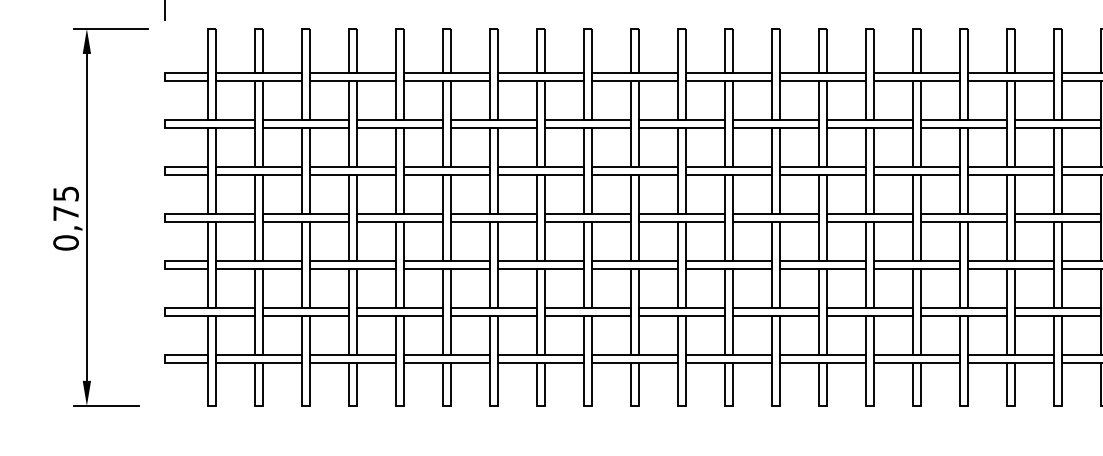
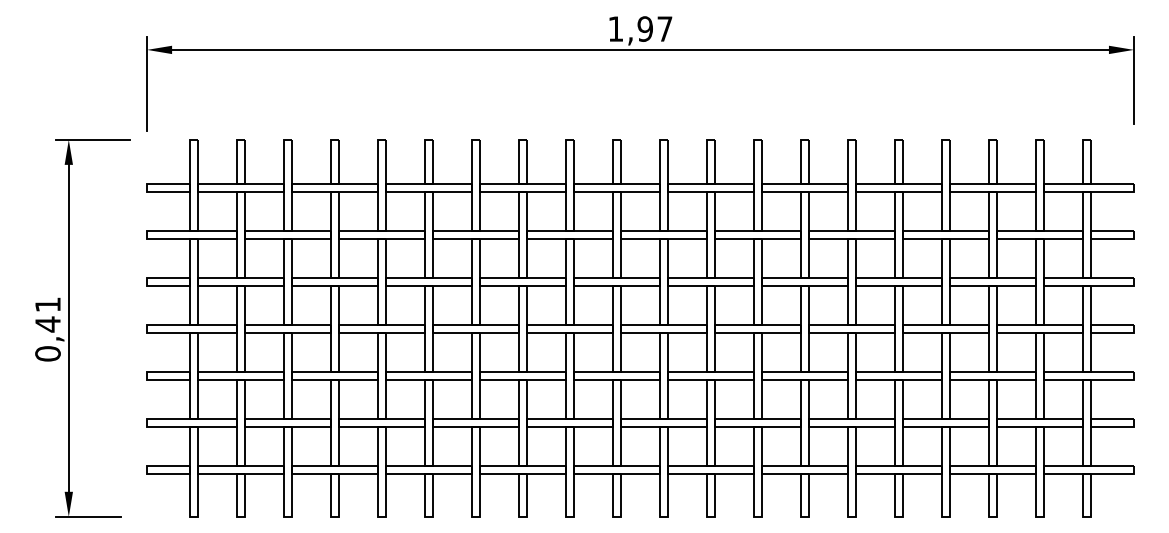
text: (65, 203) -> (47, 314), 0,75 -> 0,41

